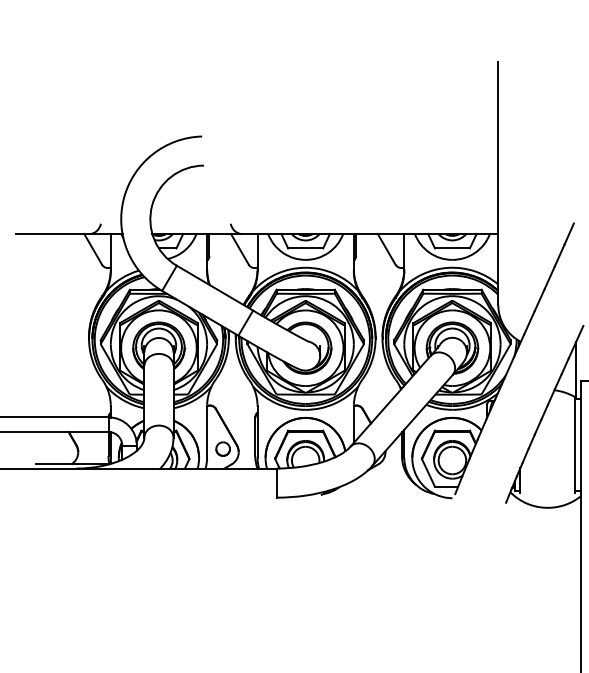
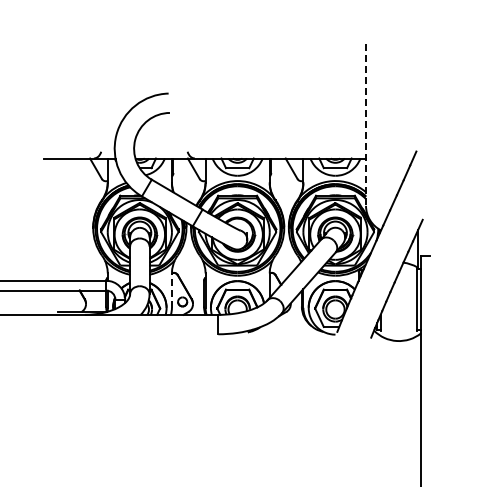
line: (499, 182) -> (366, 124), solid -> dashed
line: (206, 431) -> (171, 290), solid -> dashed

